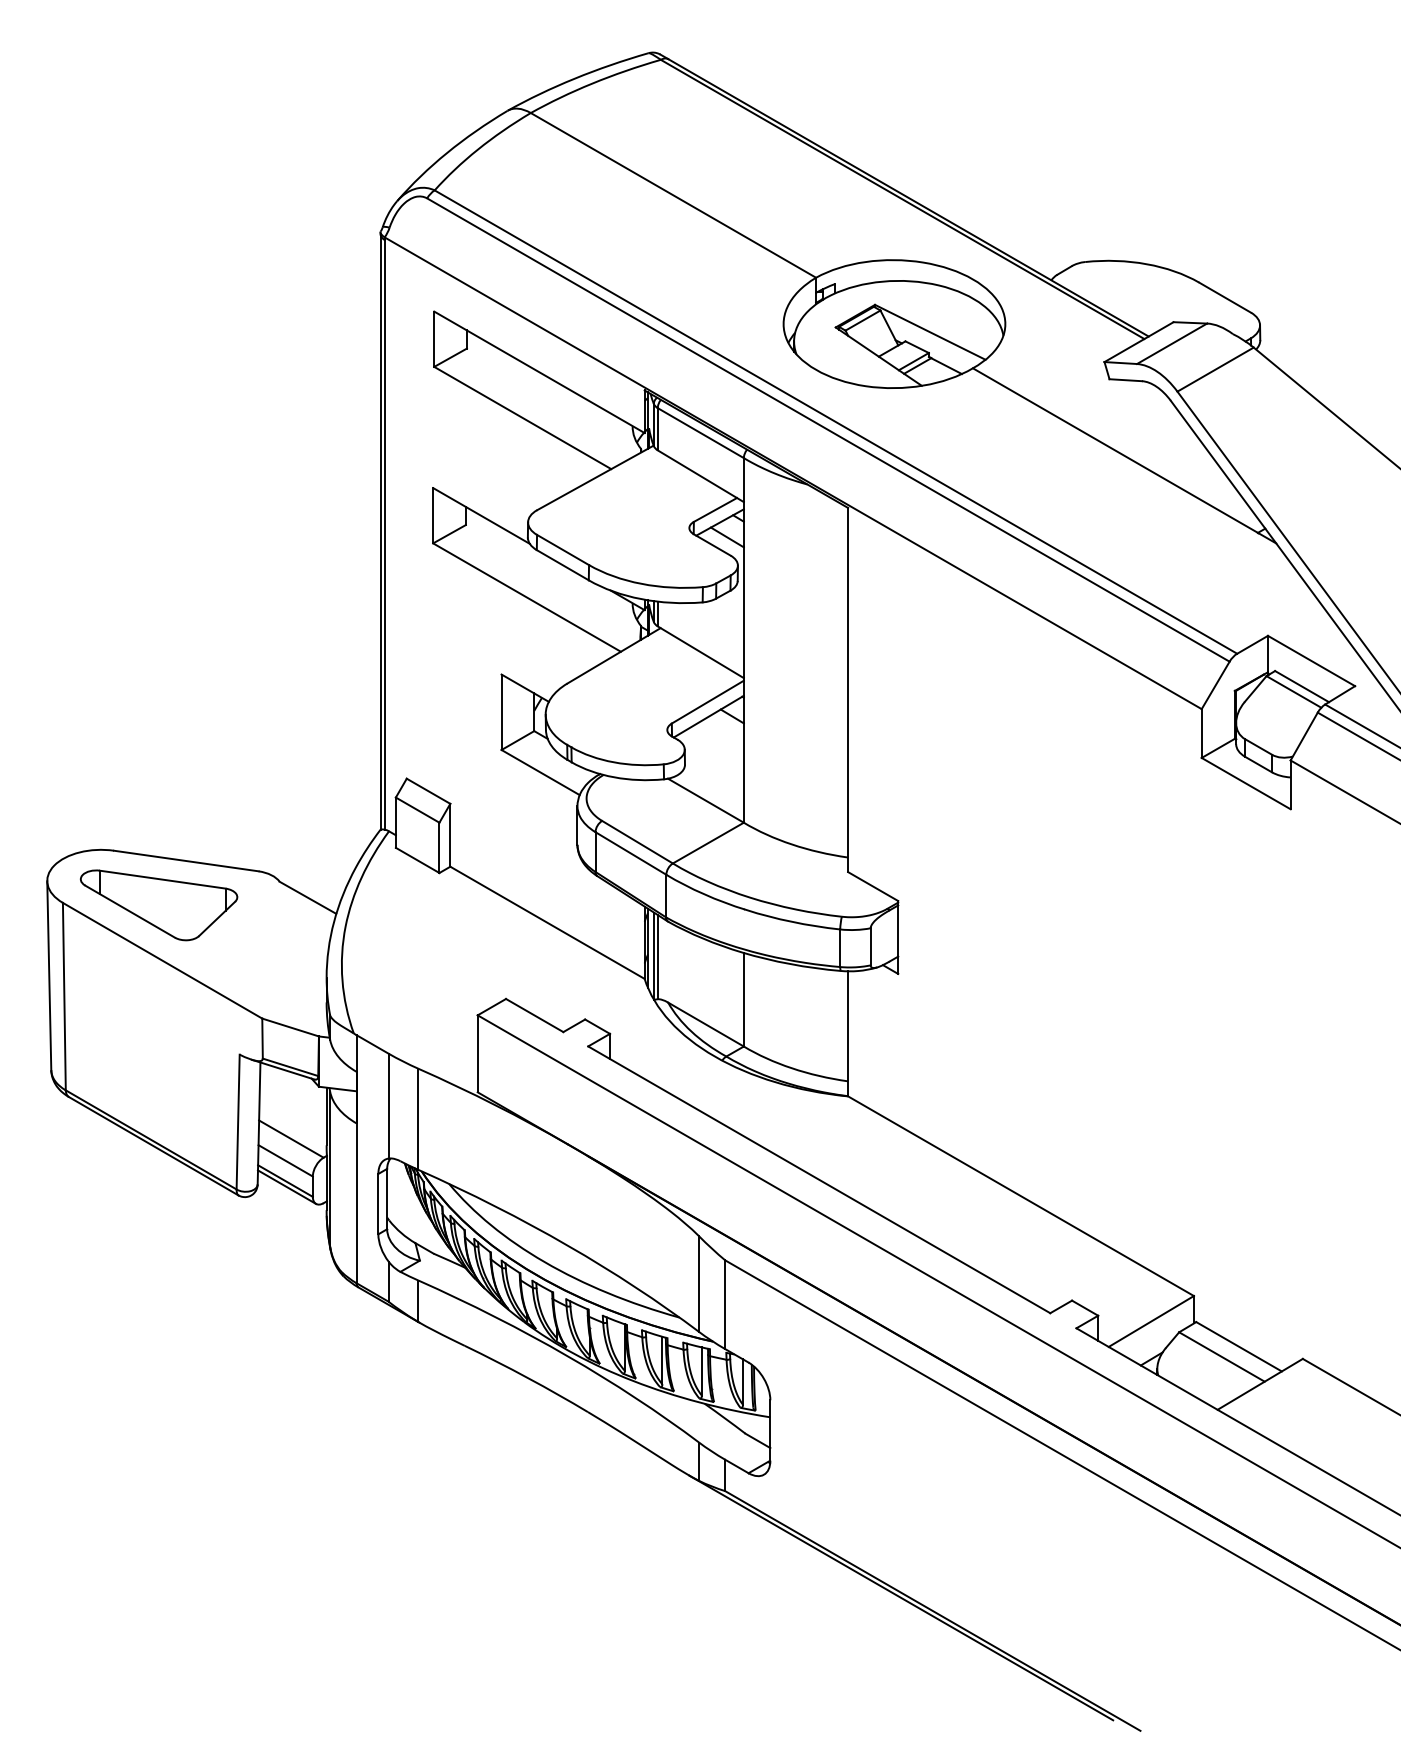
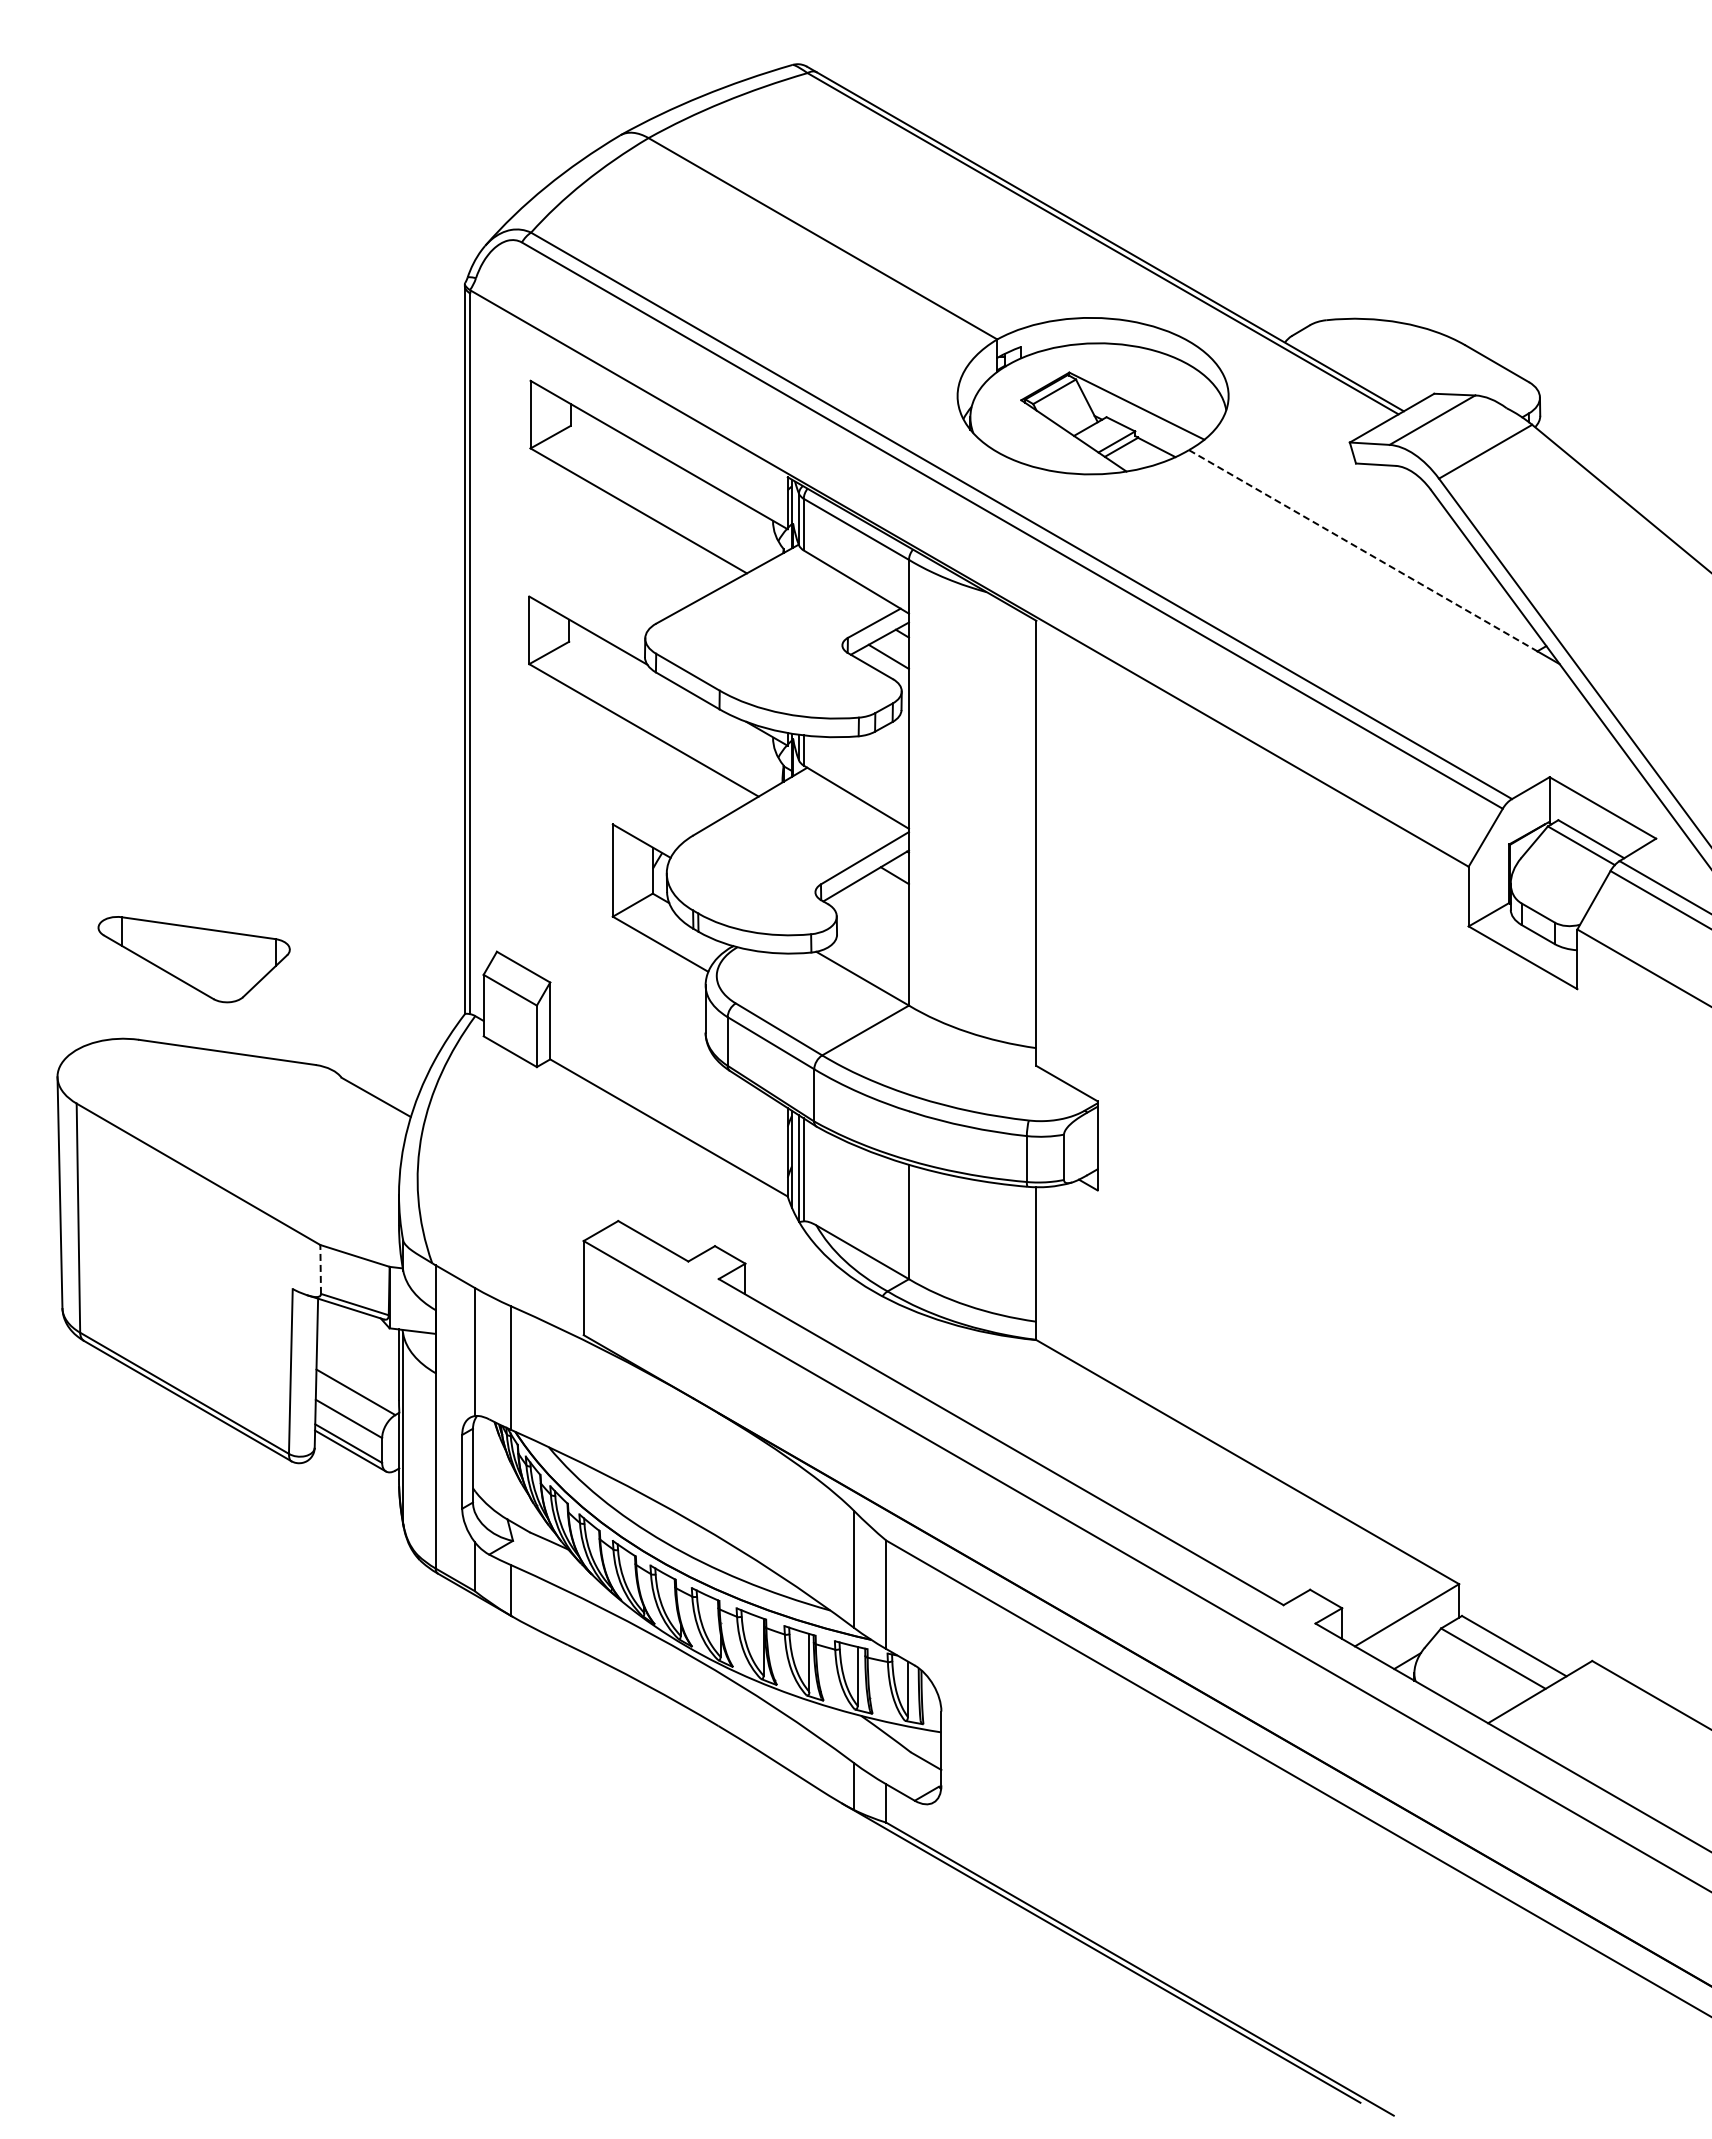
line: (1115, 450) -> (1363, 550), solid -> dashed
part: (158, 905) -> (193, 959), moved
line: (262, 1037) -> (320, 1268), solid -> dashed

